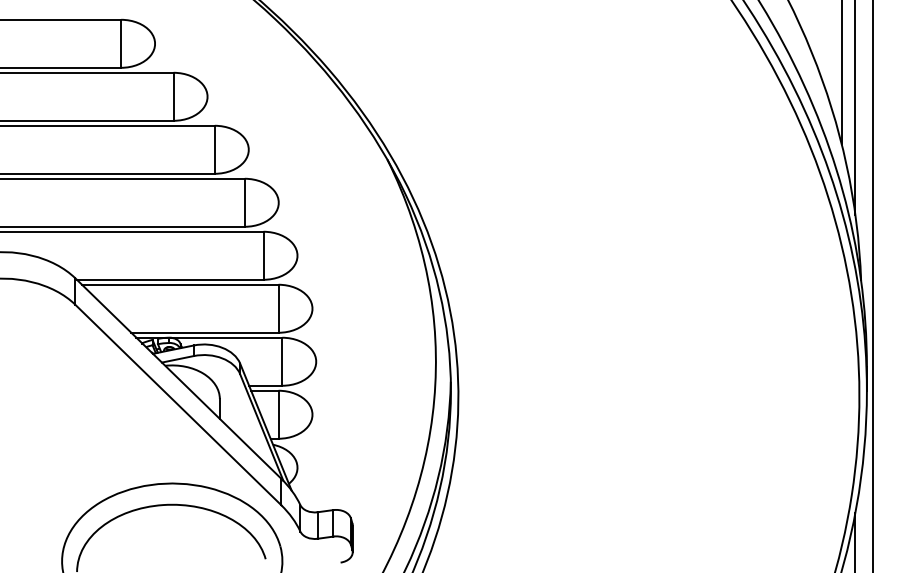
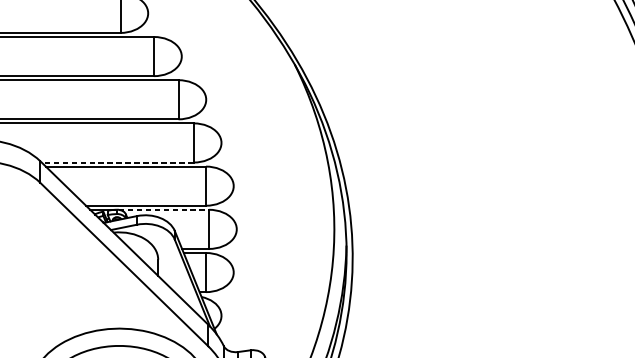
line: (169, 279) -> (117, 162), solid -> dashed
line: (227, 337) -> (164, 209), solid -> dashed

